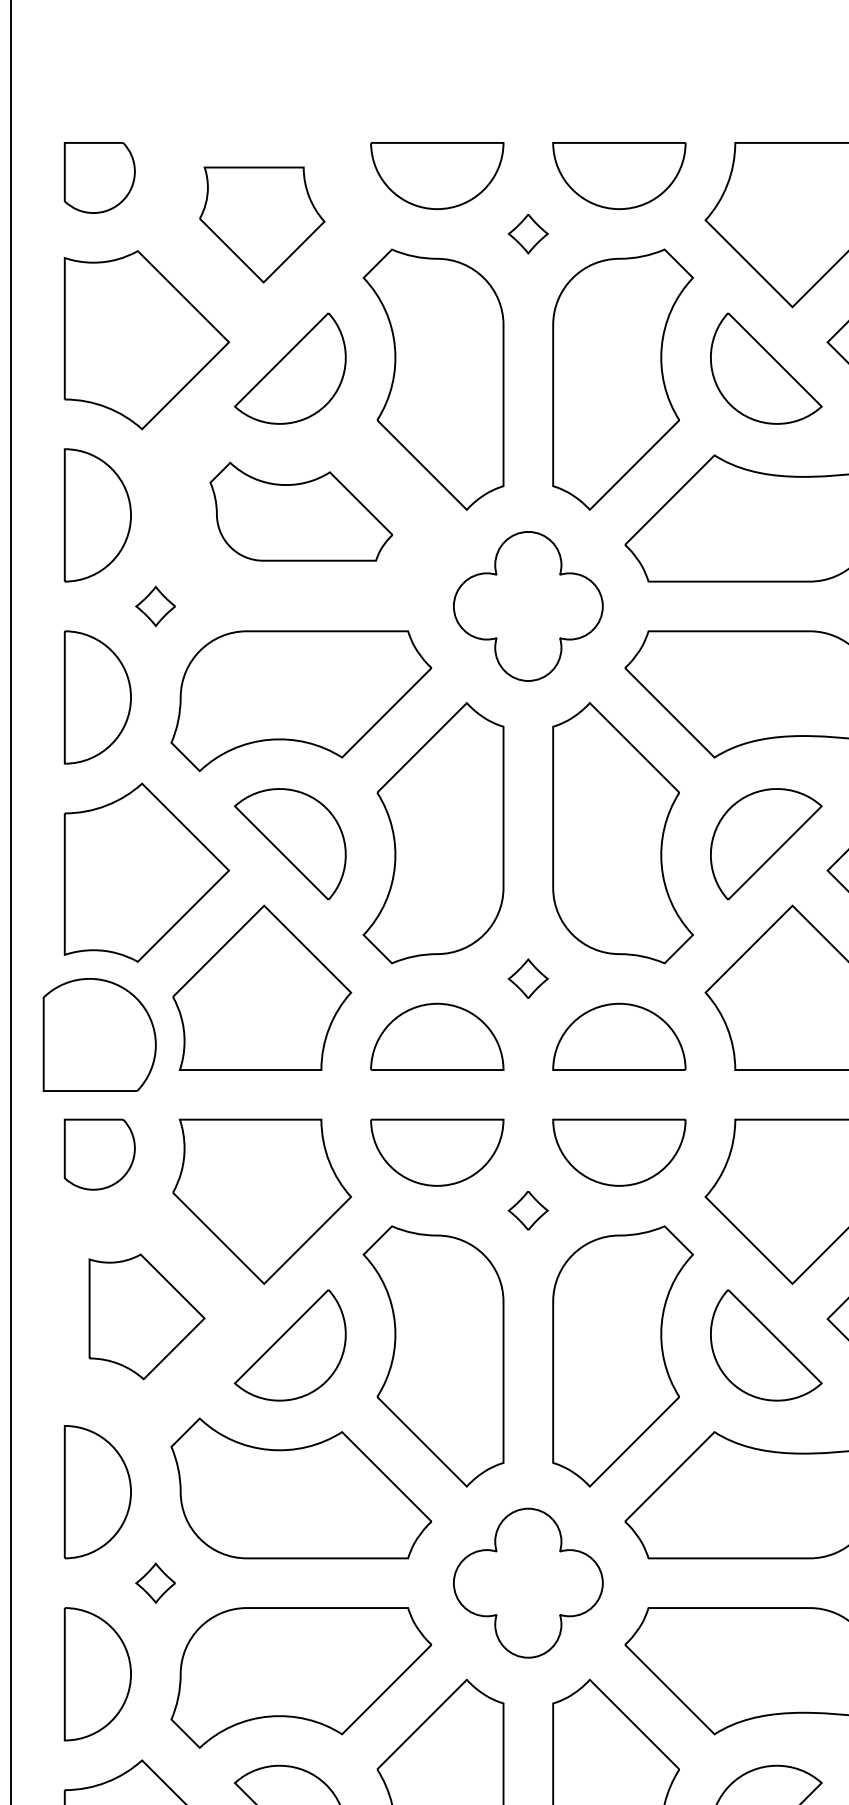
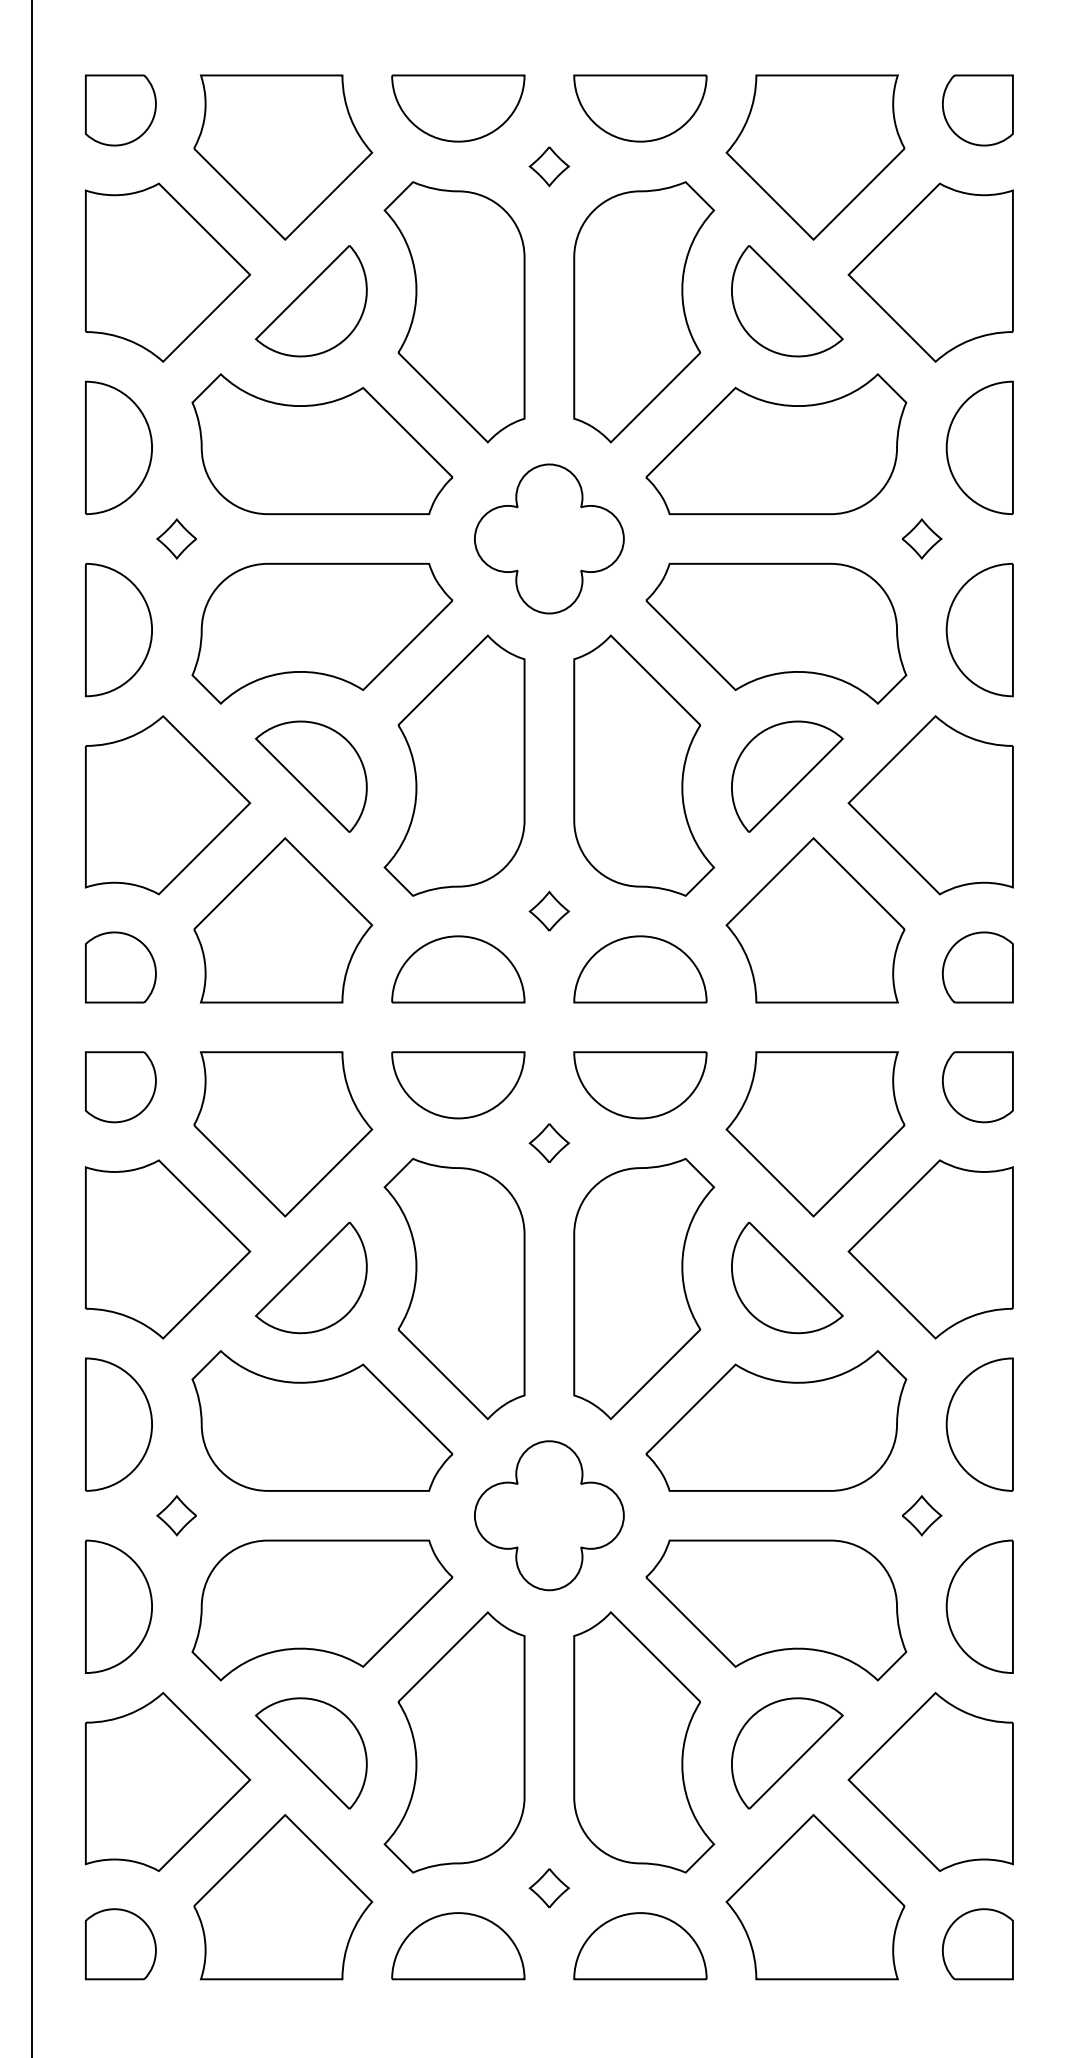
part: (262, 224) -> (283, 157), size x1.43
part: (301, 511) -> (322, 444), size x1.43
part: (99, 1034) -> (120, 967), size x0.62
part: (147, 1316) -> (168, 1249), size x1.43

